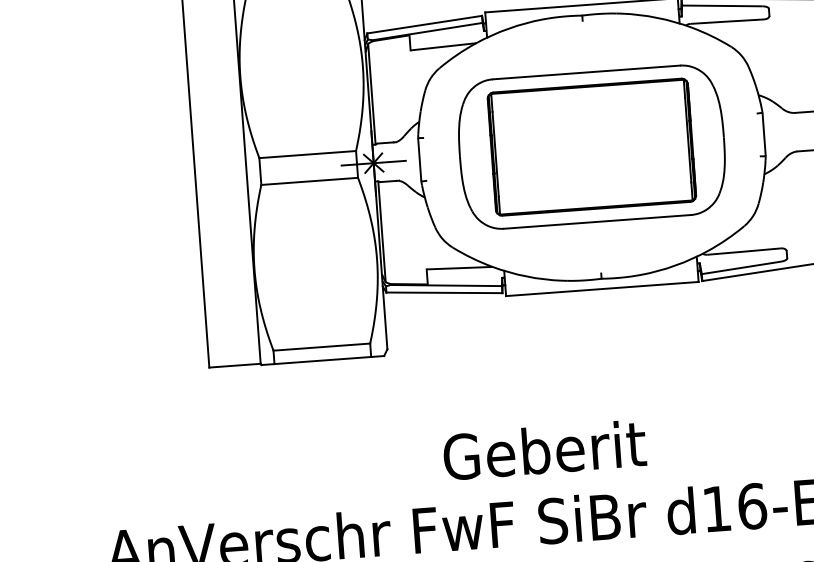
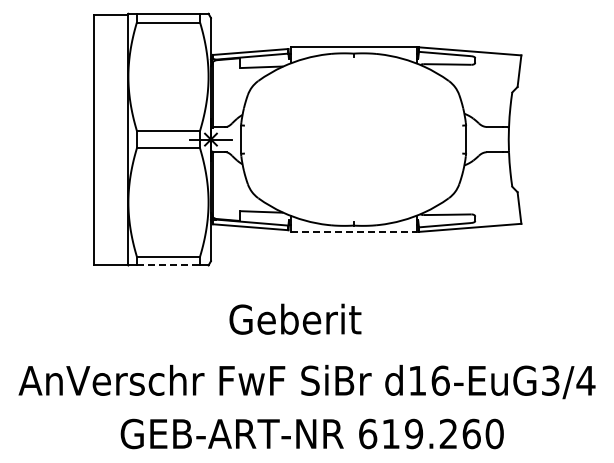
part: (591, 147) -> (353, 139), removed
line: (602, 289) -> (353, 232), solid -> dashed
line: (322, 360) -> (168, 265), solid -> dashed
text: (544, 448) -> (295, 318), moved

